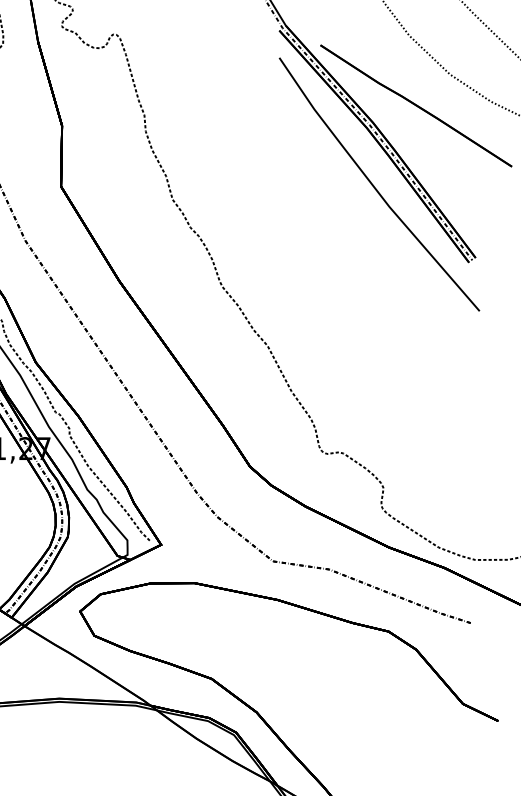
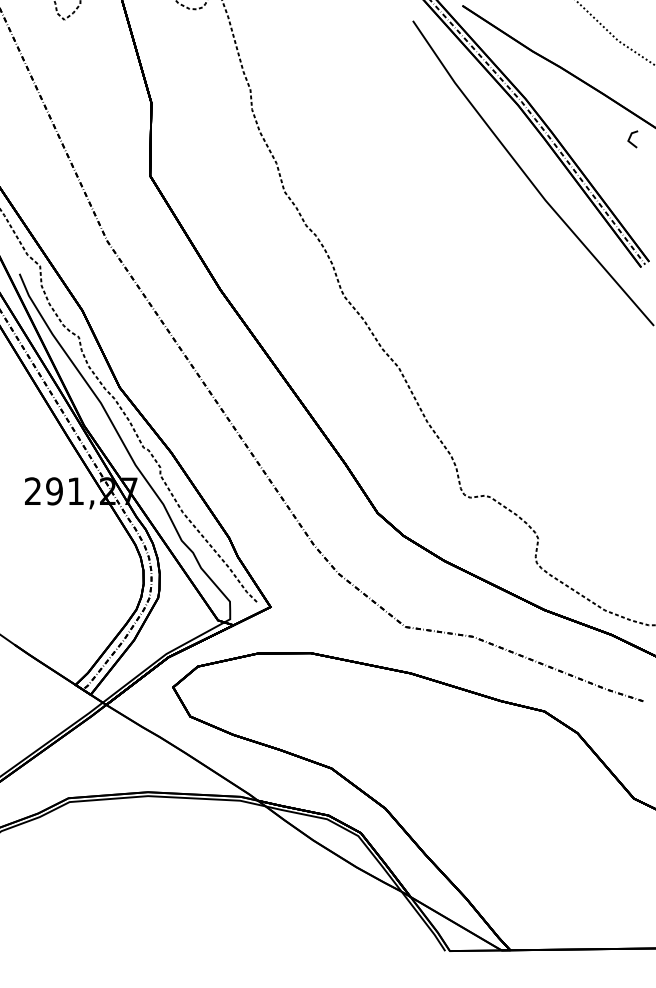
line: (460, 155) -> (630, 138), added

